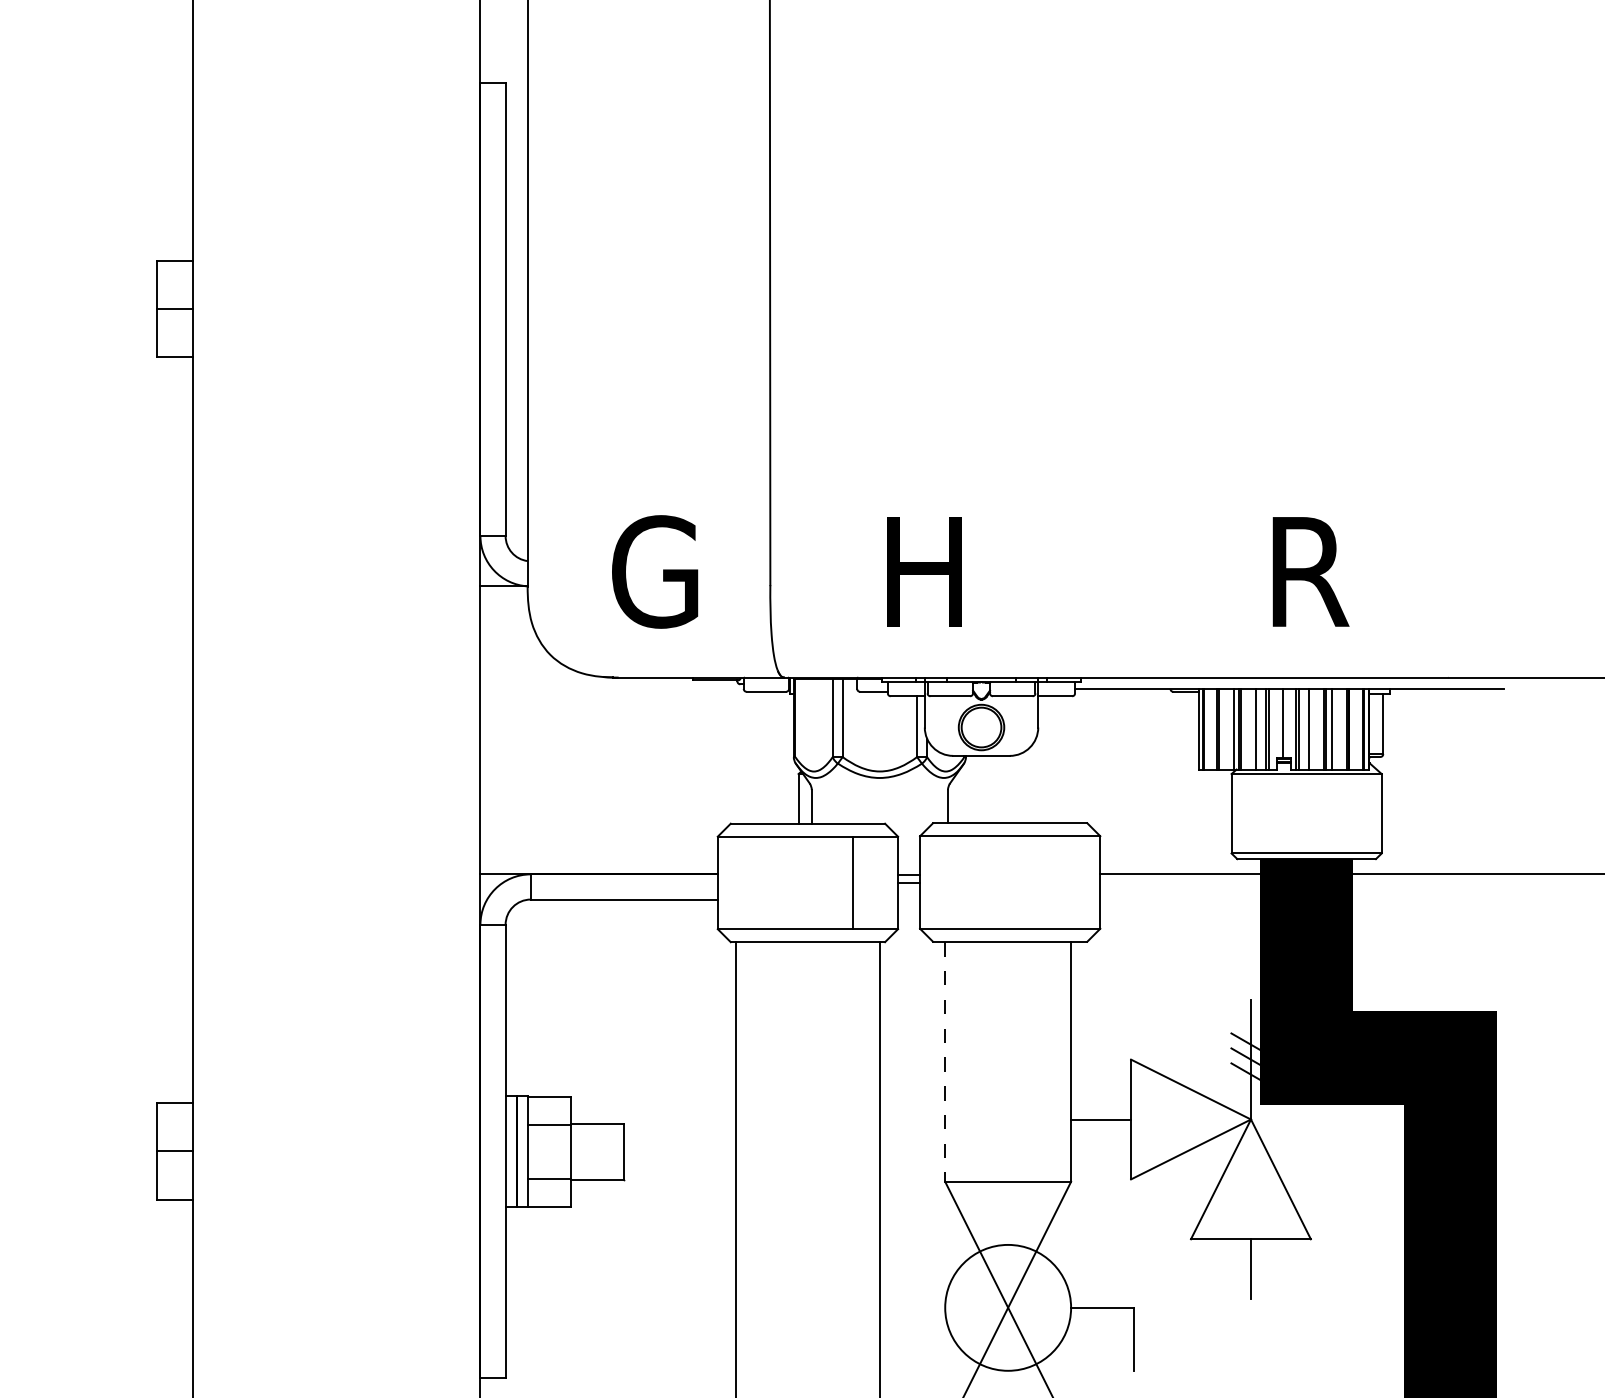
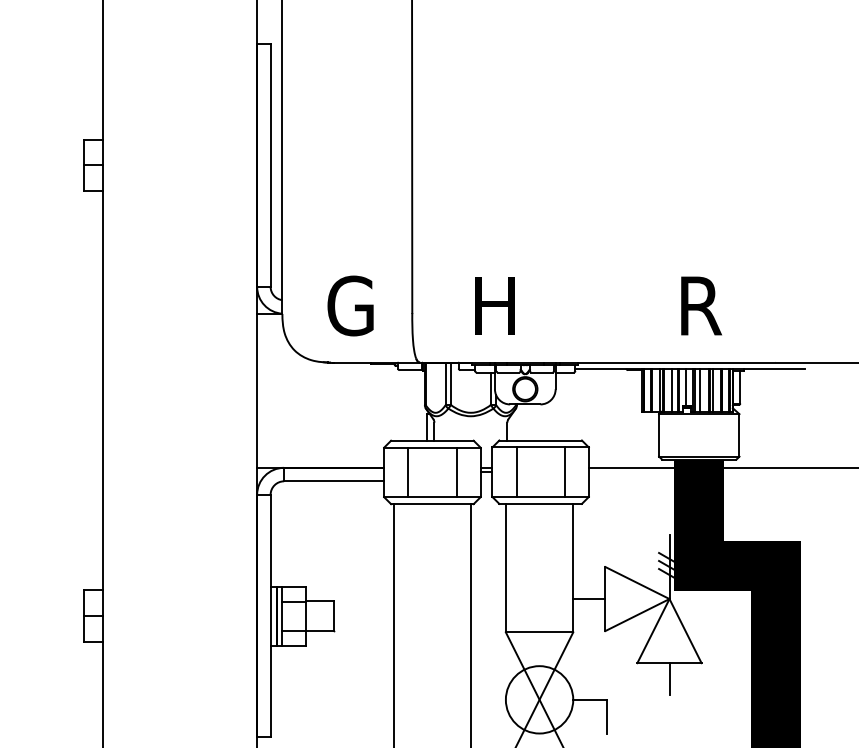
line: (965, 881) -> (516, 471), added
line: (1054, 881) -> (564, 471), added
line: (763, 883) -> (408, 472), added
line: (944, 1062) -> (505, 568), dashed -> solid

